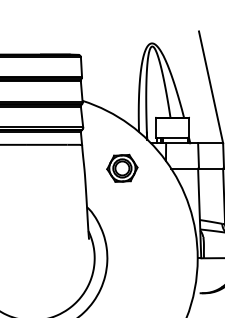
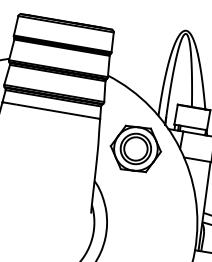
part: (122, 168) -> (136, 149), size x1.67

